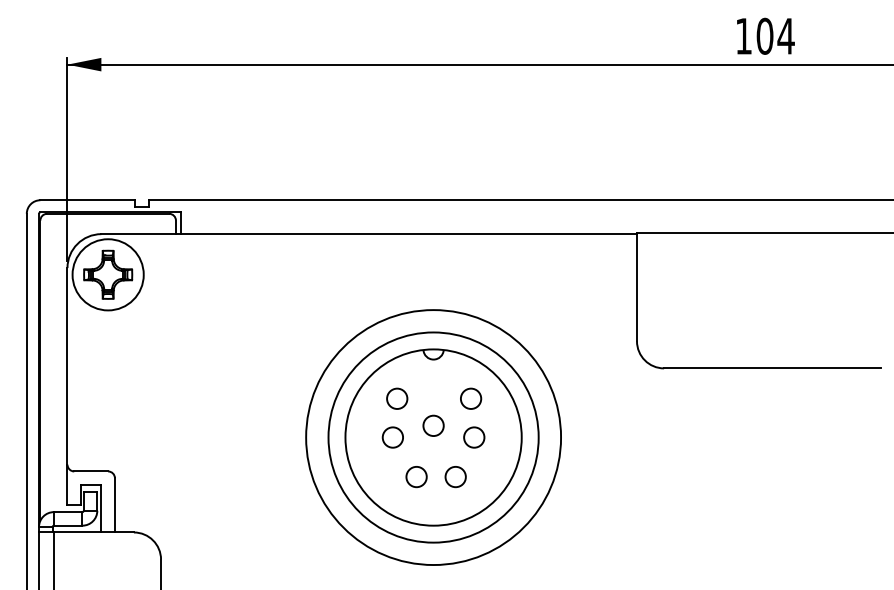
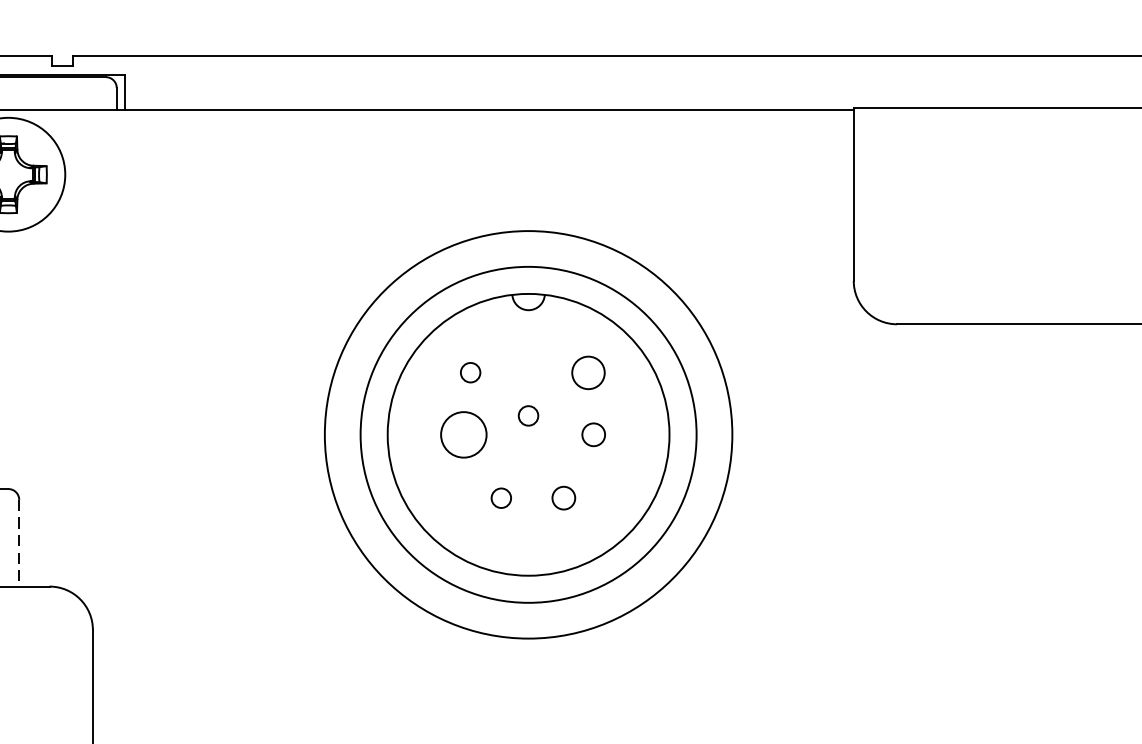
circle: (397, 398) -> (470, 372), size x0.6
circle: (433, 425) -> (528, 415), size x0.6
circle: (392, 437) -> (462, 434), size x1.4
circle: (474, 437) -> (593, 434), size x0.7
circle: (416, 477) -> (501, 498), size x0.6
circle: (455, 477) -> (563, 498), size x0.7
line: (114, 505) -> (18, 543), solid -> dashed

